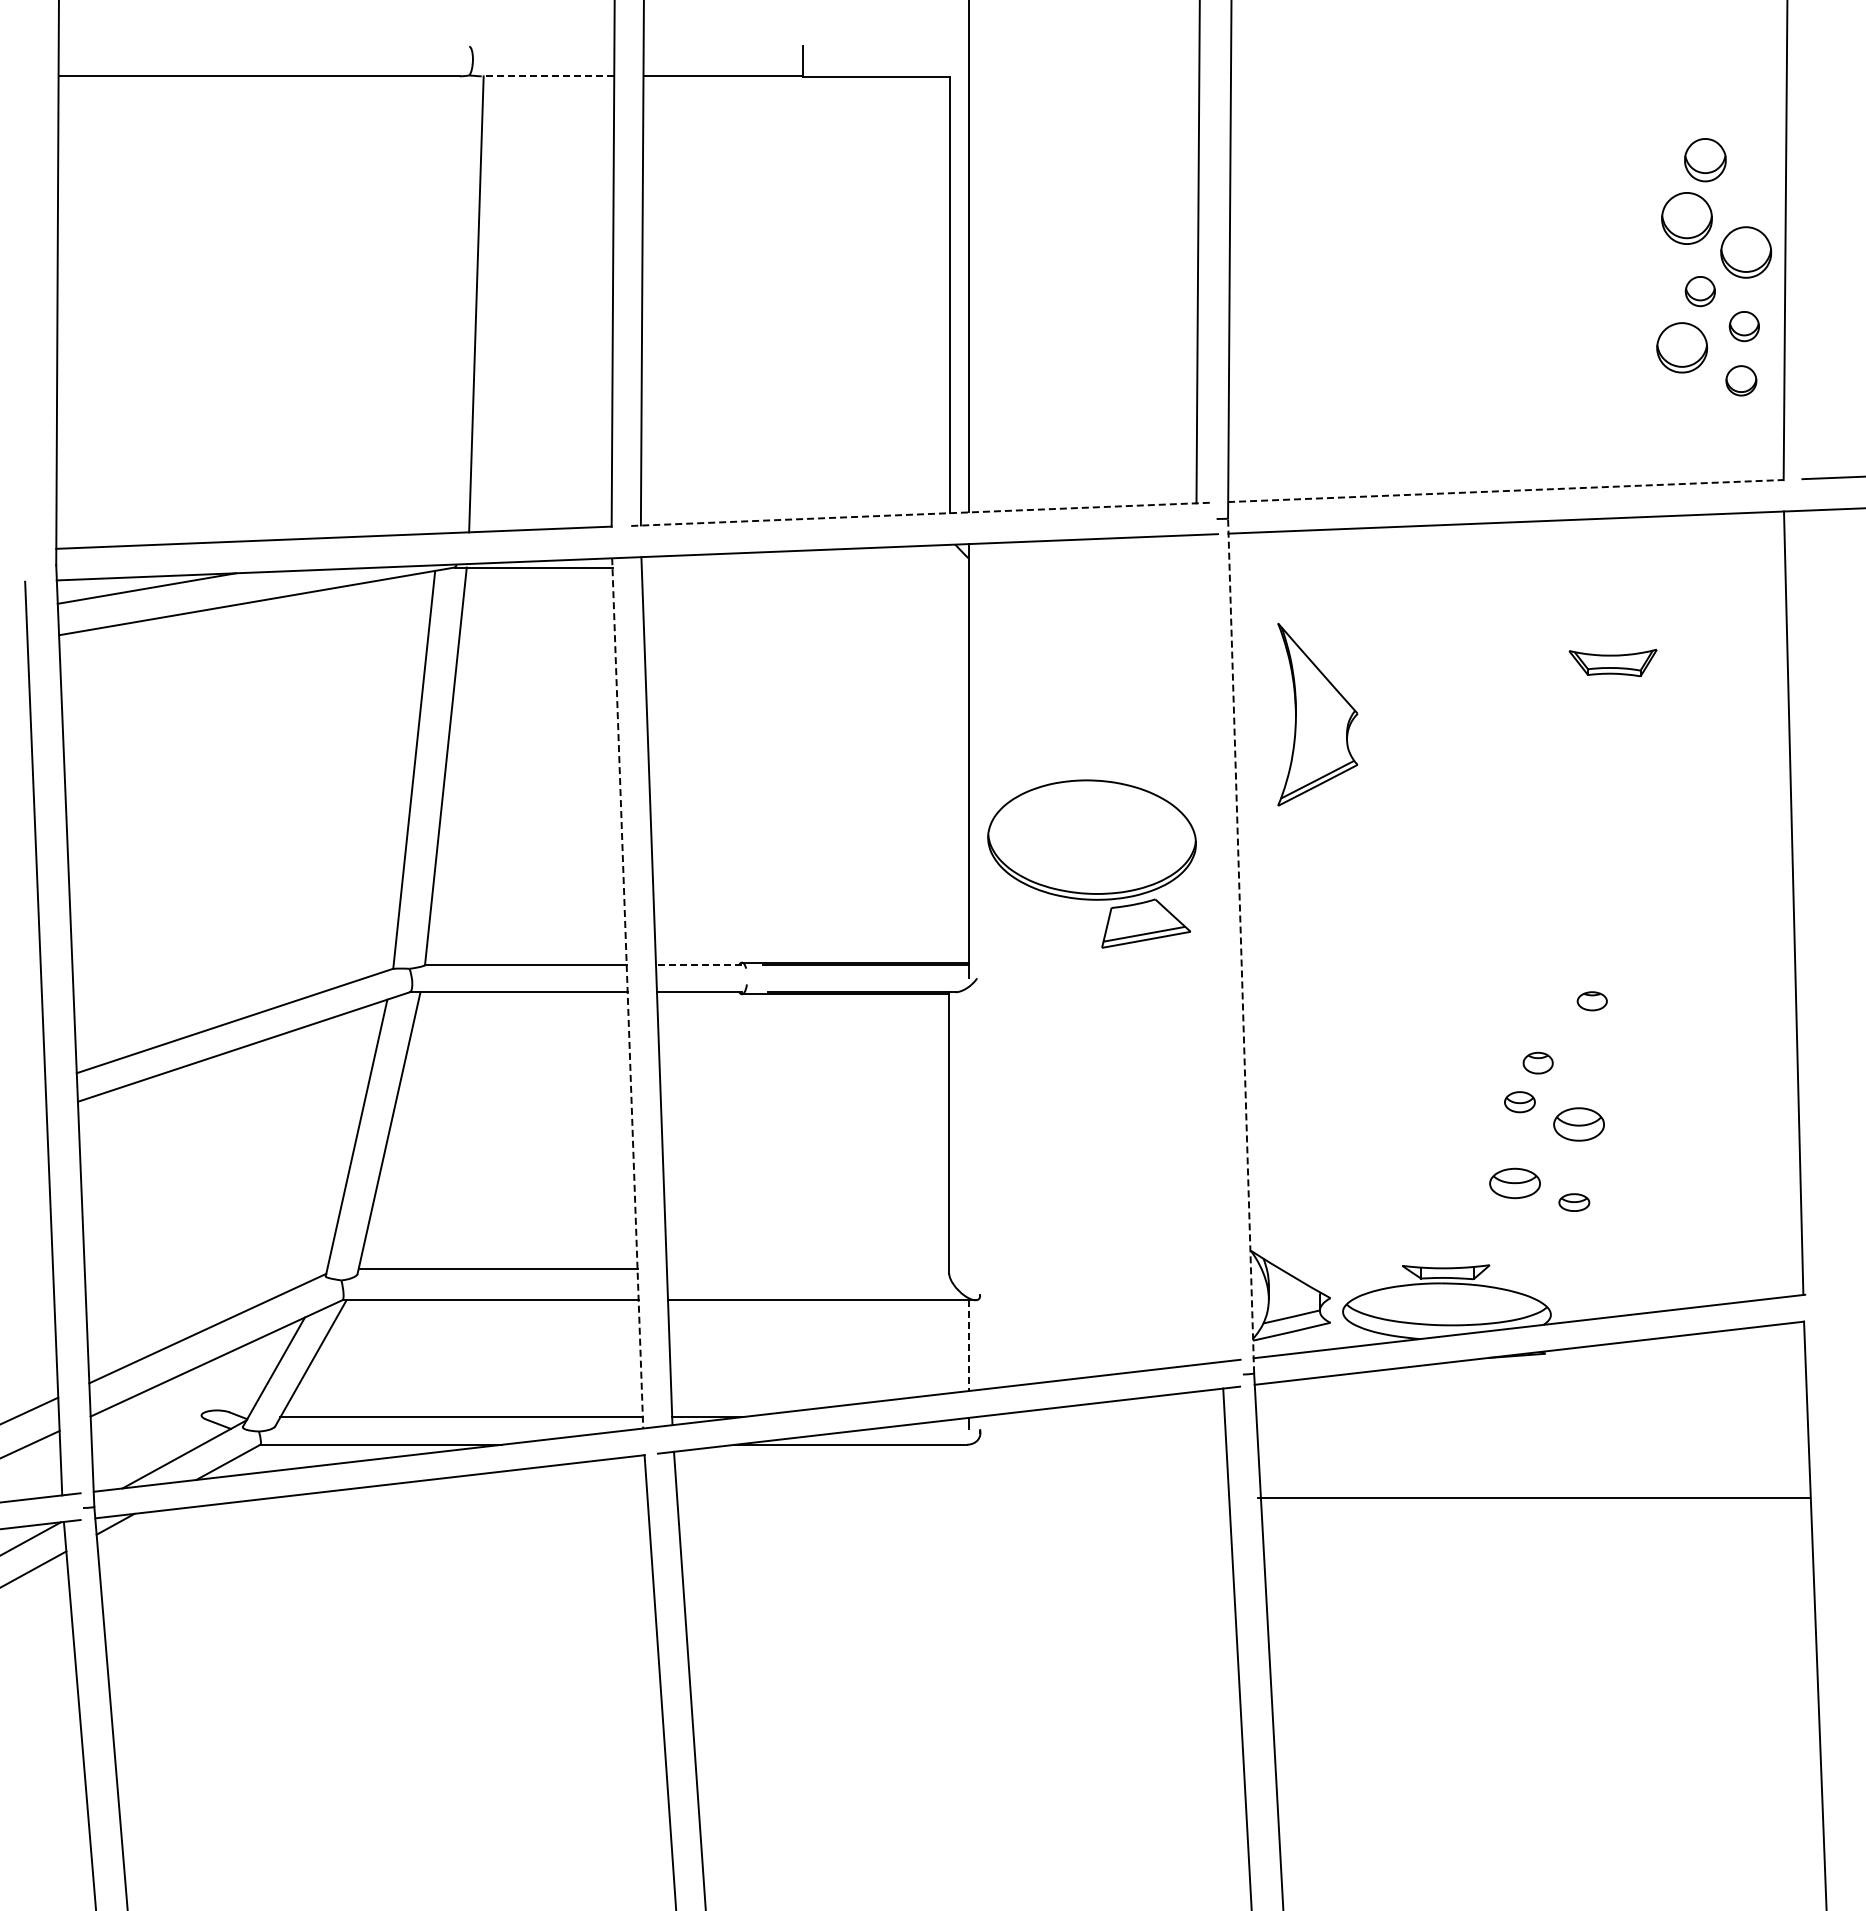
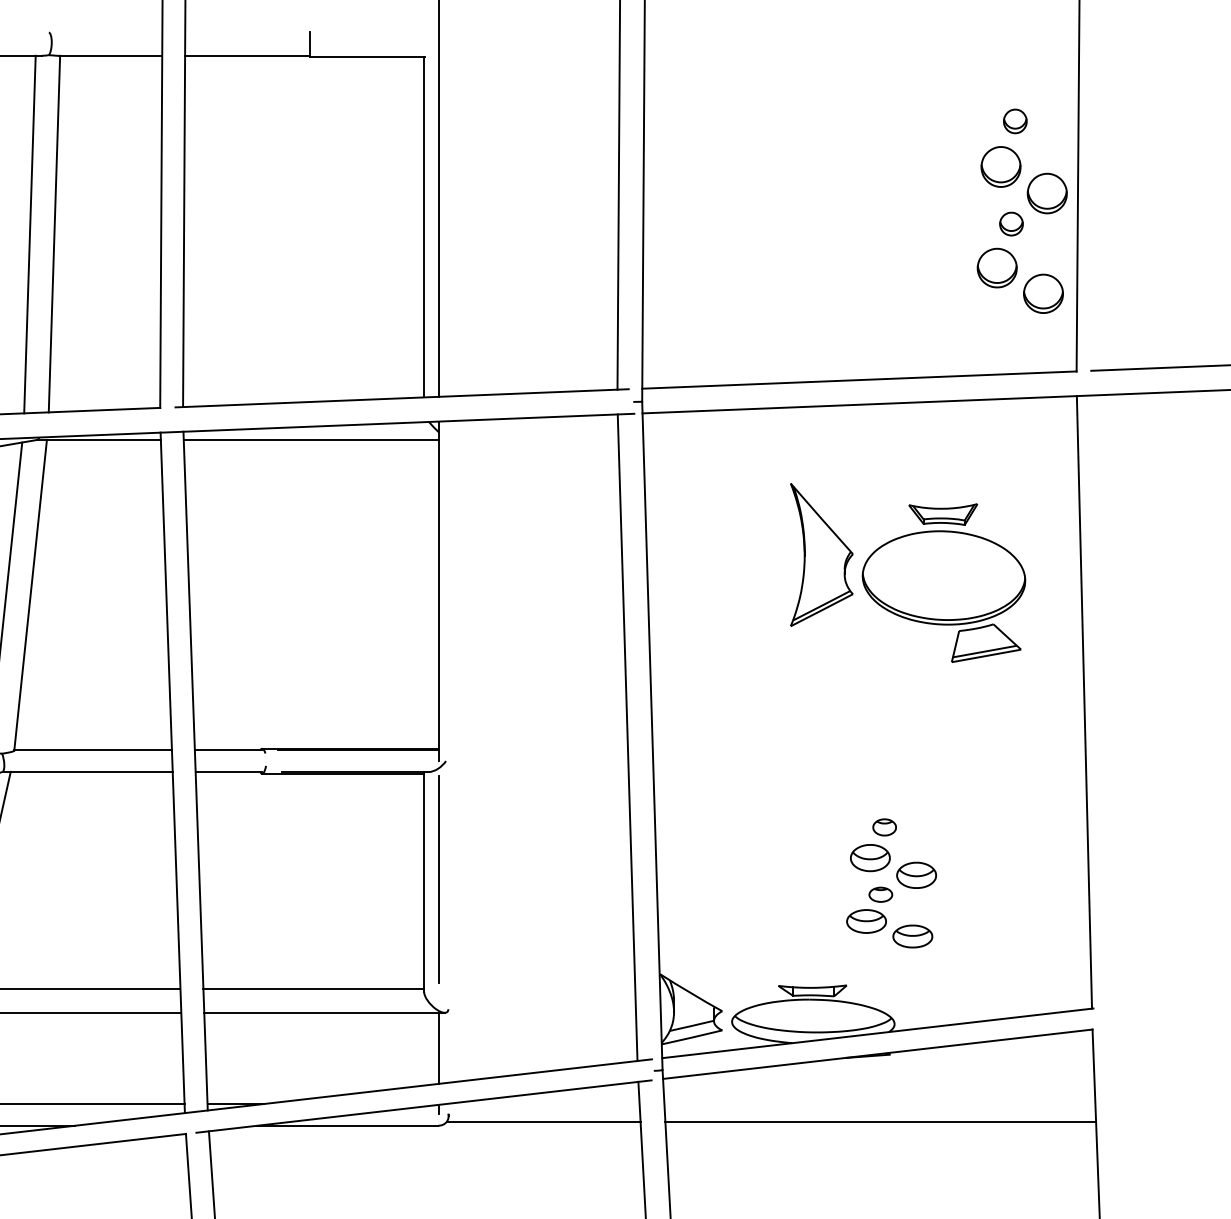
line: (547, 76) -> (110, 55), dashed -> solid
part: (1704, 160) -> (1014, 121), size x0.71
line: (444, 304) -> (29, 234), added
part: (1743, 326) -> (1045, 251), removed
part: (1741, 380) -> (1043, 293), size x1.67
line: (1506, 491) -> (859, 380), dashed -> solid
line: (921, 514) -> (402, 398), dashed -> solid
line: (804, 567) -> (310, 439), added
part: (1317, 714) -> (821, 554), moved
part: (1091, 863) -> (943, 596), moved
line: (1241, 945) -> (652, 735), dashed -> solid
line: (1209, 947) -> (627, 736), added
line: (698, 964) -> (228, 750), dashed -> solid
line: (627, 993) -> (172, 772), dashed -> solid
part: (1591, 1001) -> (880, 894), moved
part: (1519, 1101) -> (870, 857), size x1.67
line: (968, 1130) -> (439, 880), added
part: (1574, 1202) -> (913, 936), size x1.67
line: (807, 1269) -> (313, 988), added
line: (968, 1346) -> (439, 1048), dashed -> solid
line: (1102, 1439) -> (544, 1121), added
line: (1532, 1498) -> (880, 1121), moved

